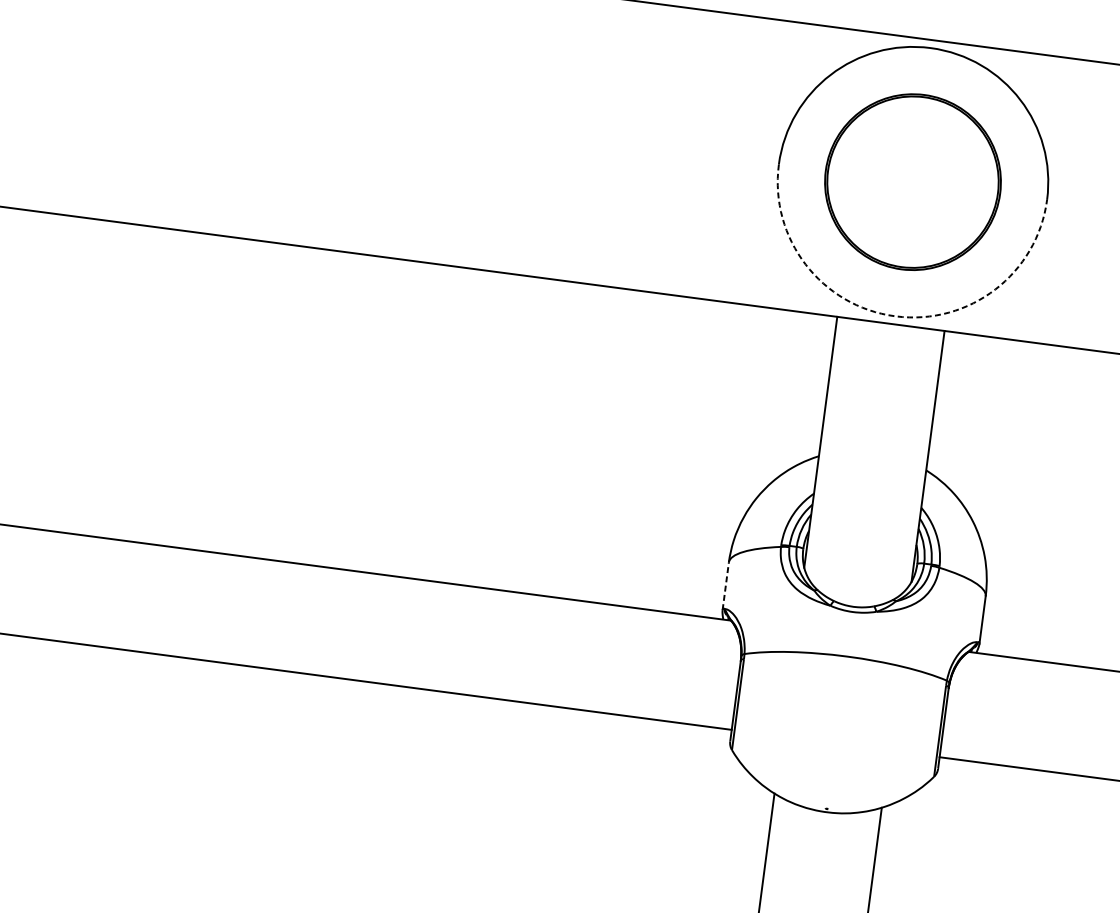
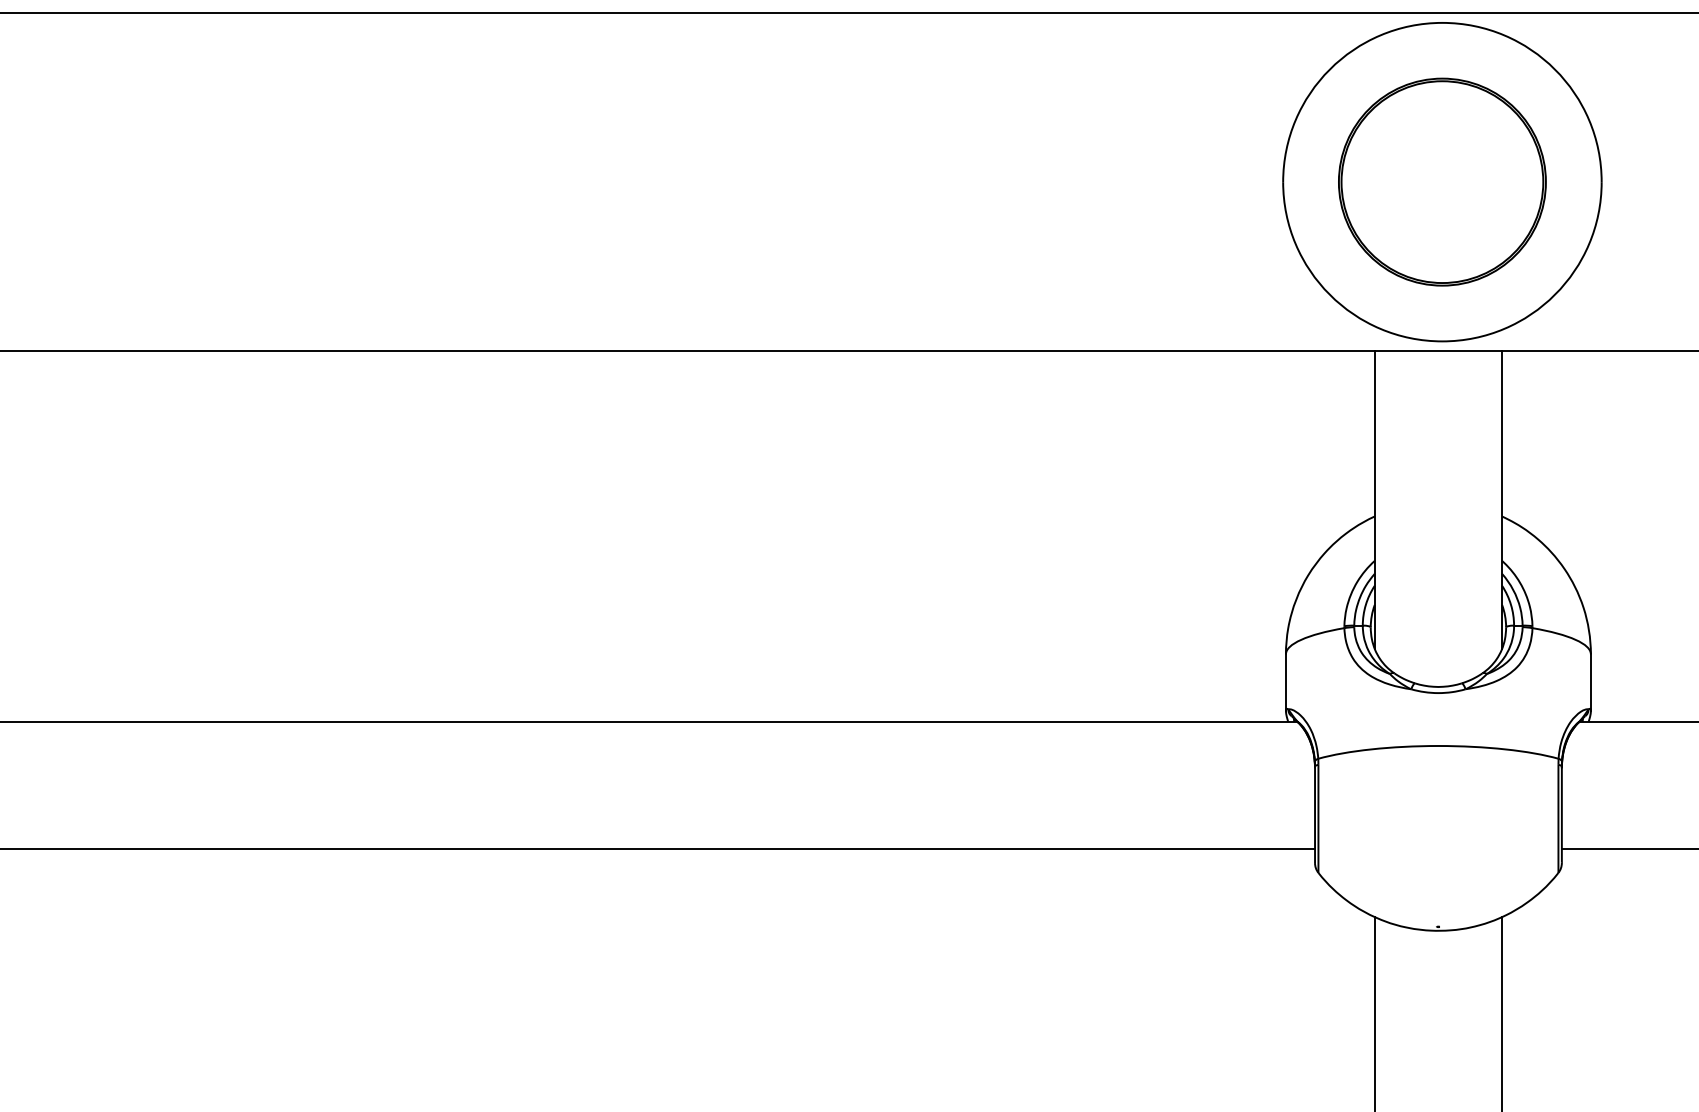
arc: (895, 316) -> (1442, 341), dashed -> solid
line: (725, 586) -> (1285, 682), dashed -> solid

